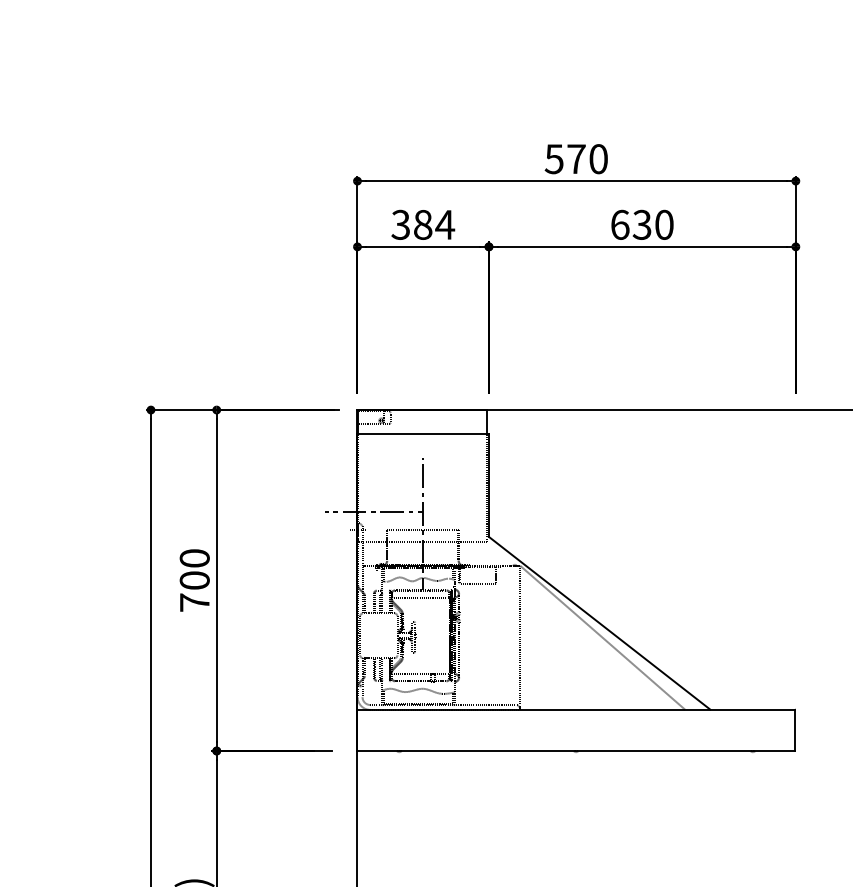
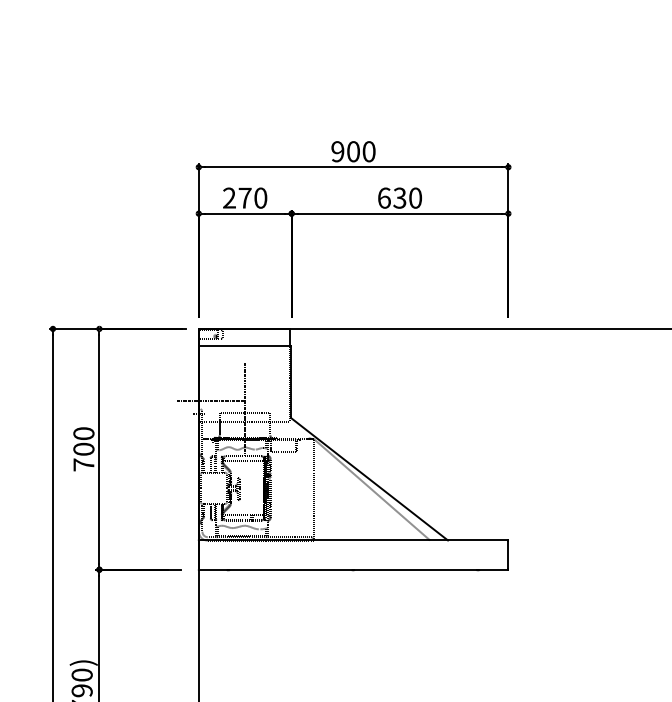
text: (565, 158) -> (345, 151), 570 -> 900
text: (423, 223) -> (245, 197), 384 -> 270

